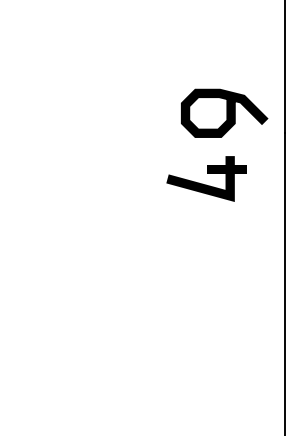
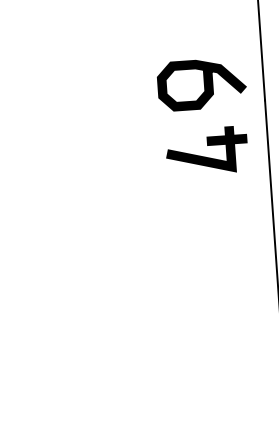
part: (206, 178) -> (206, 150), moved

